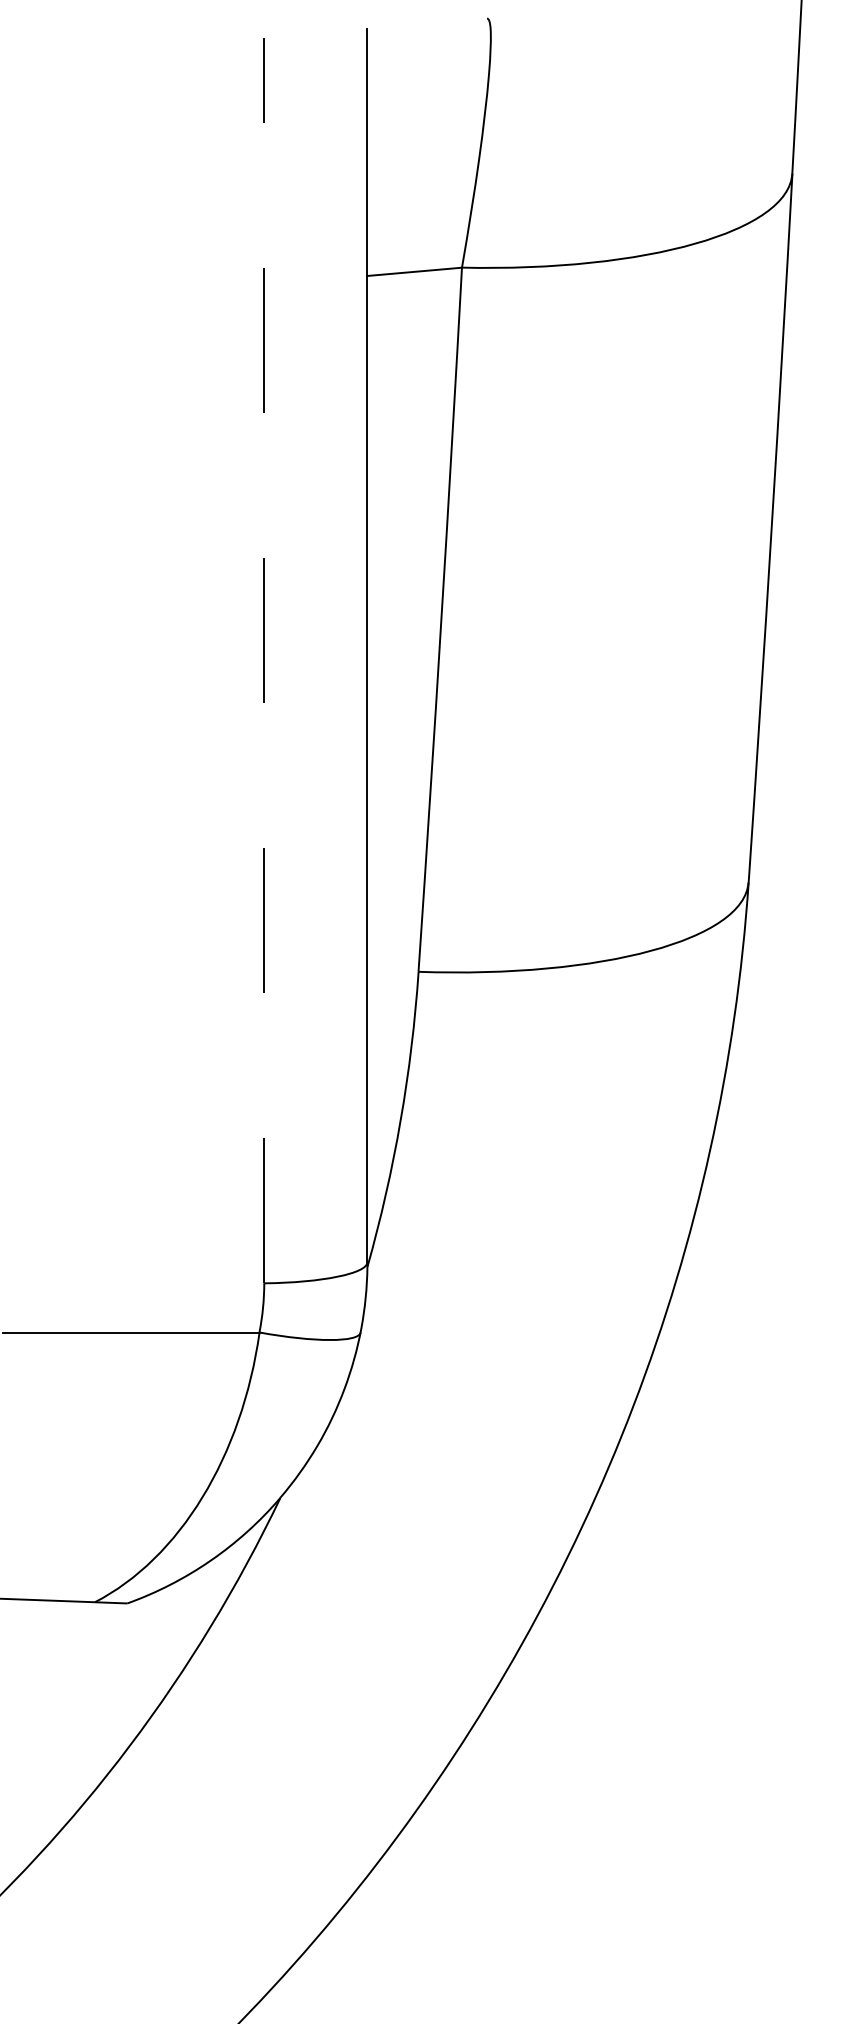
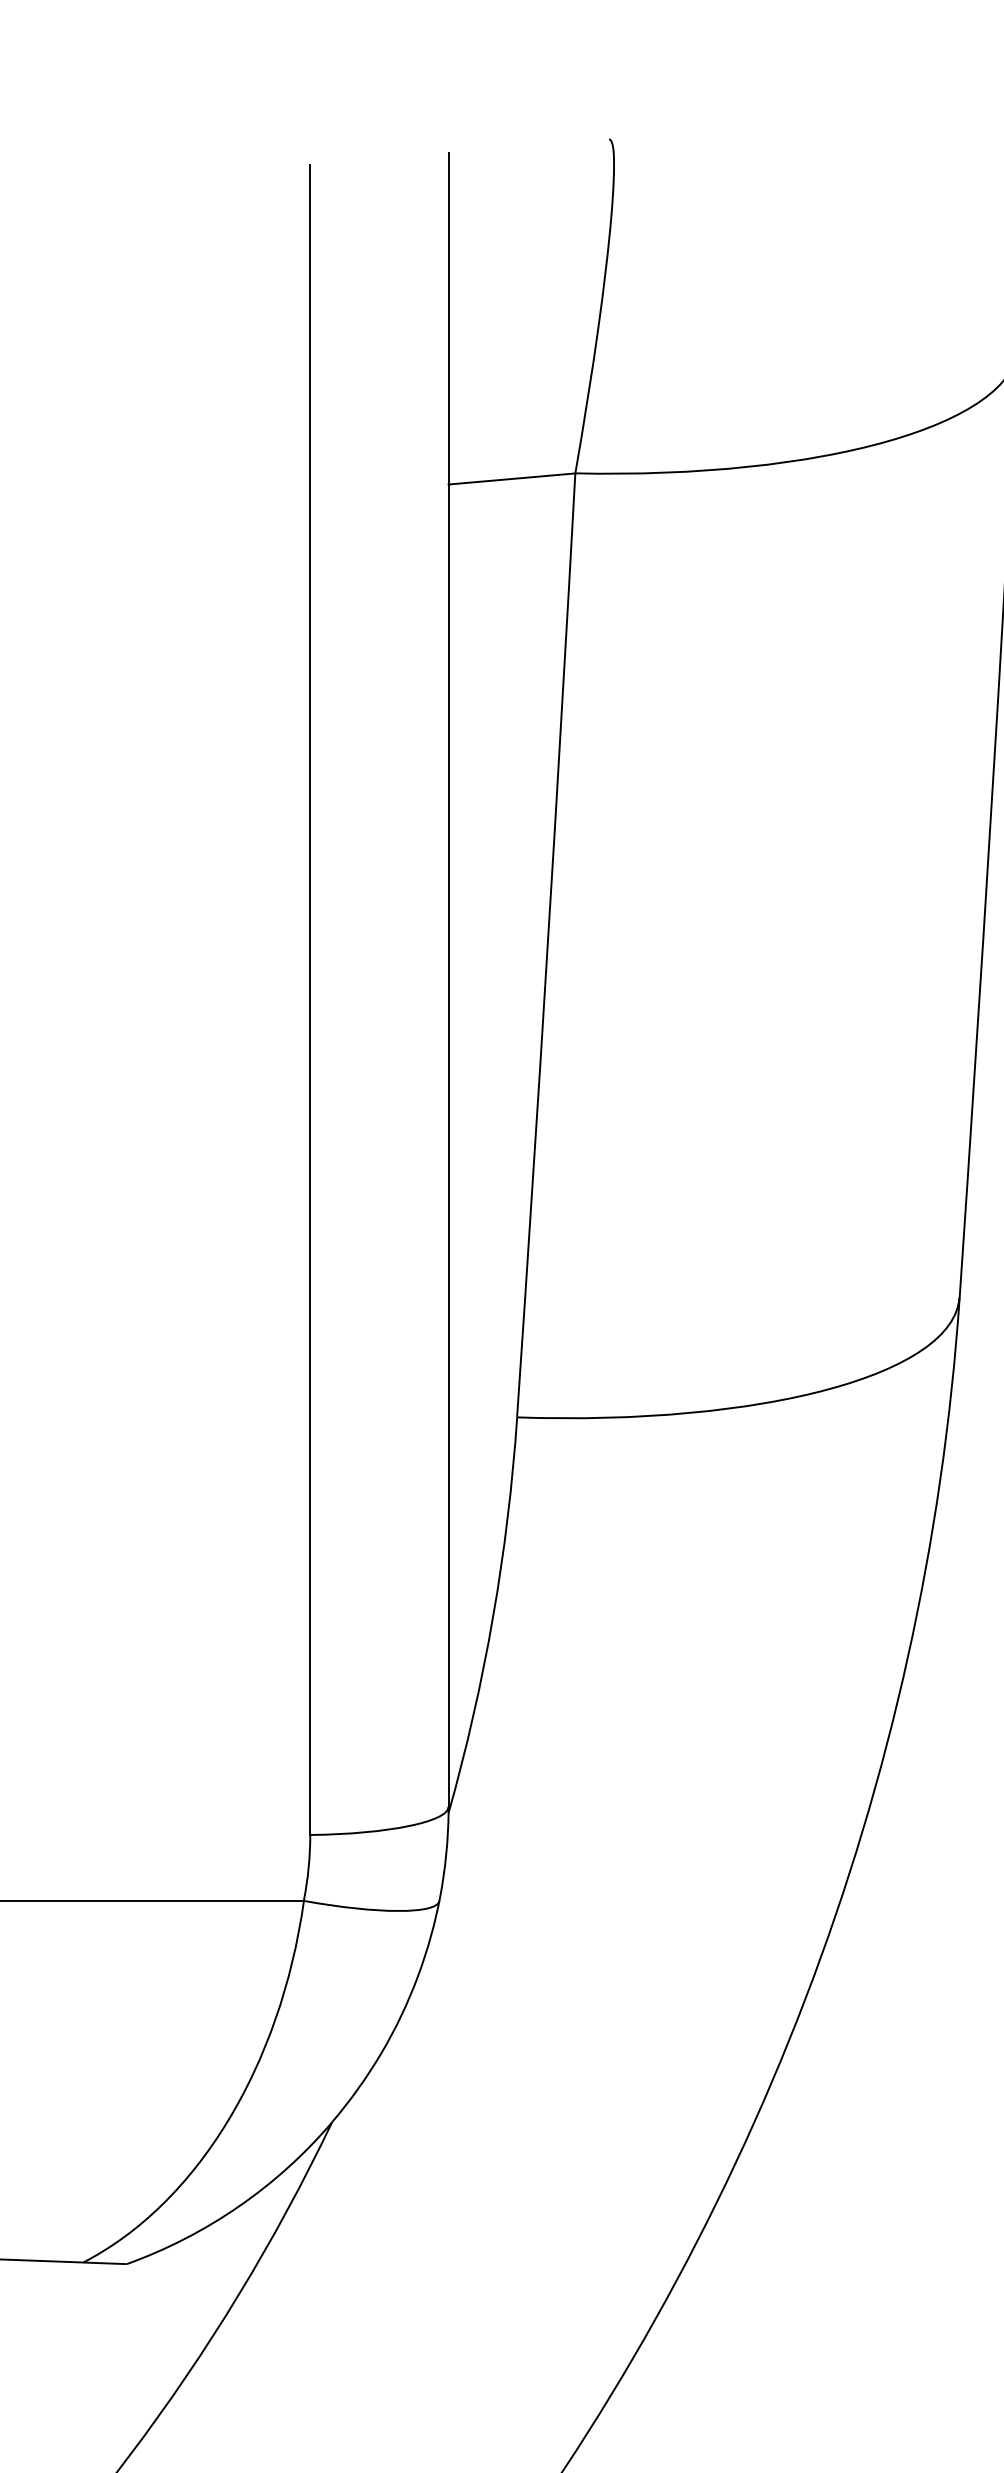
line: (264, 660) -> (310, 1000), dashed -> solid

